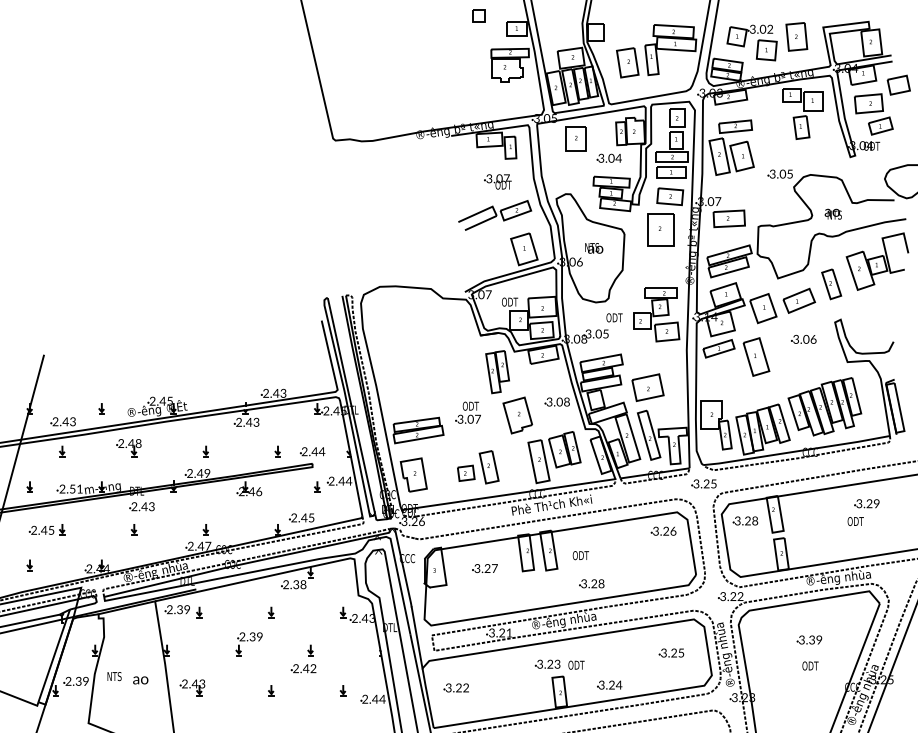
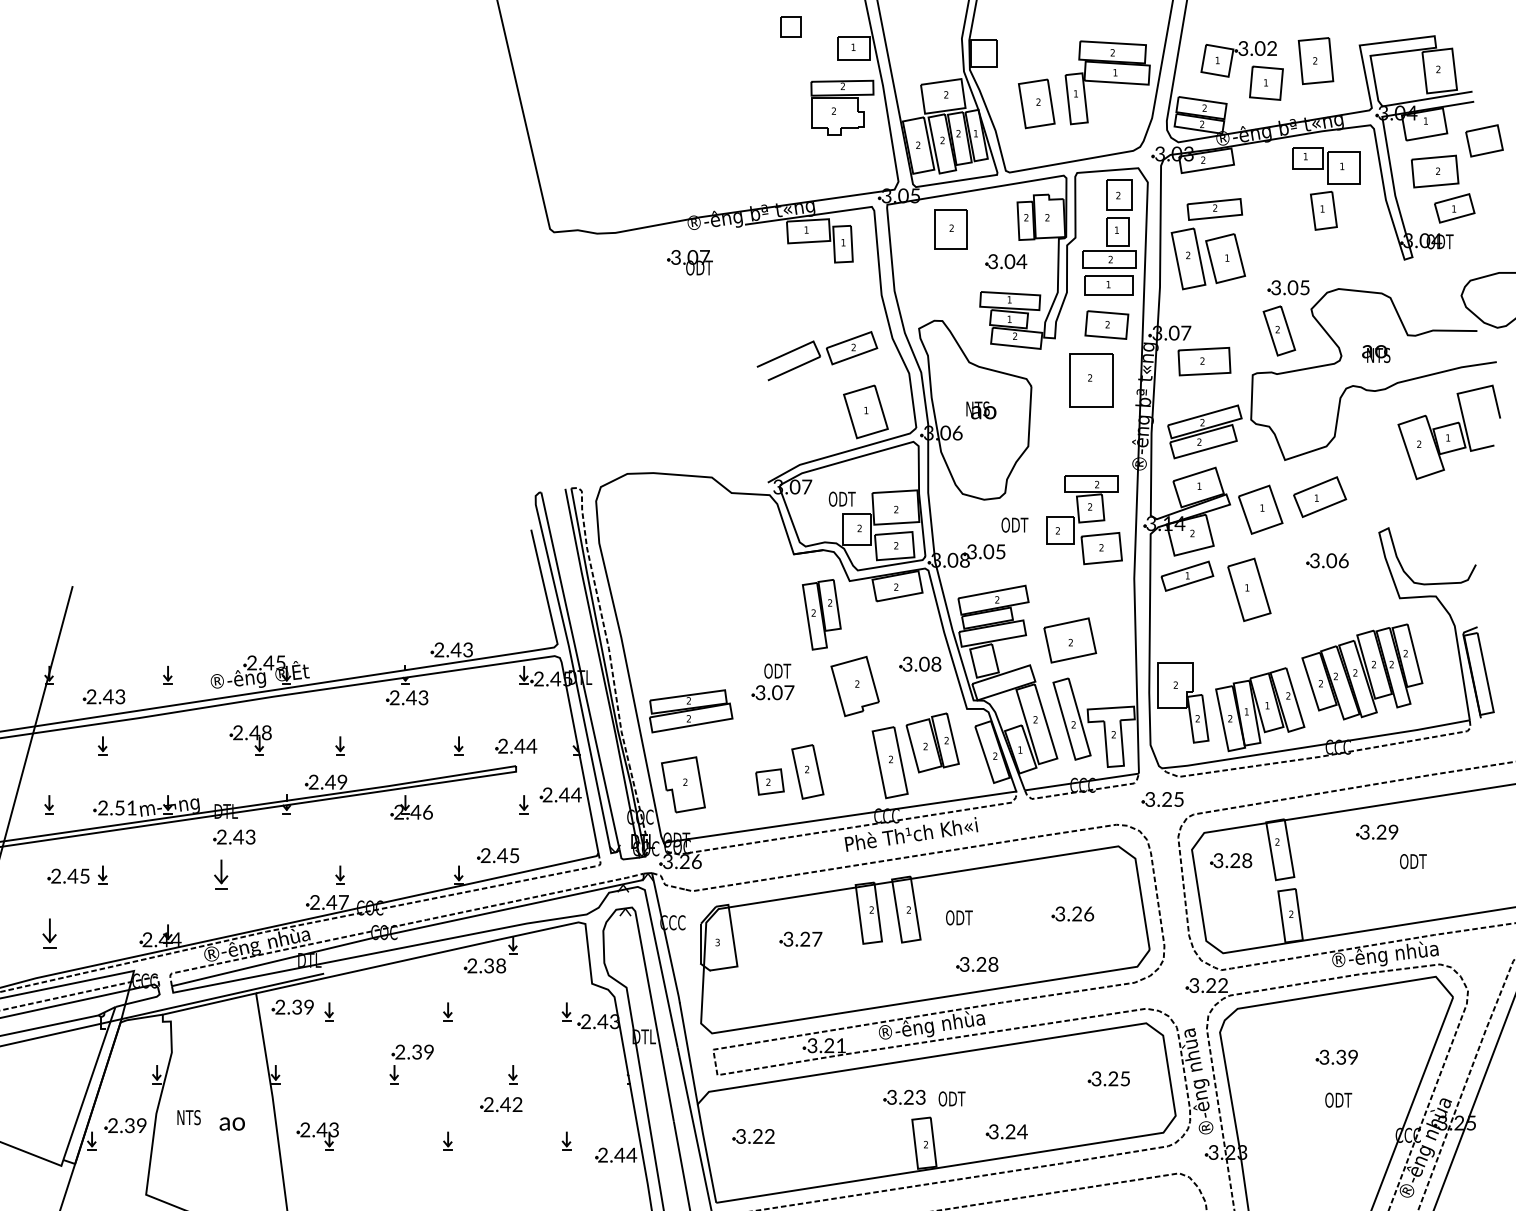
text: (497, 181) -> (689, 261), moved
part: (831, 284) -> (1279, 331), moved
part: (128, 448) -> (250, 740), moved
text: (866, 503) -> (1376, 831), moved
part: (134, 529) -> (221, 874), size x1.6
text: (663, 530) -> (1072, 912), moved
part: (29, 565) -> (48, 934), size x1.6

